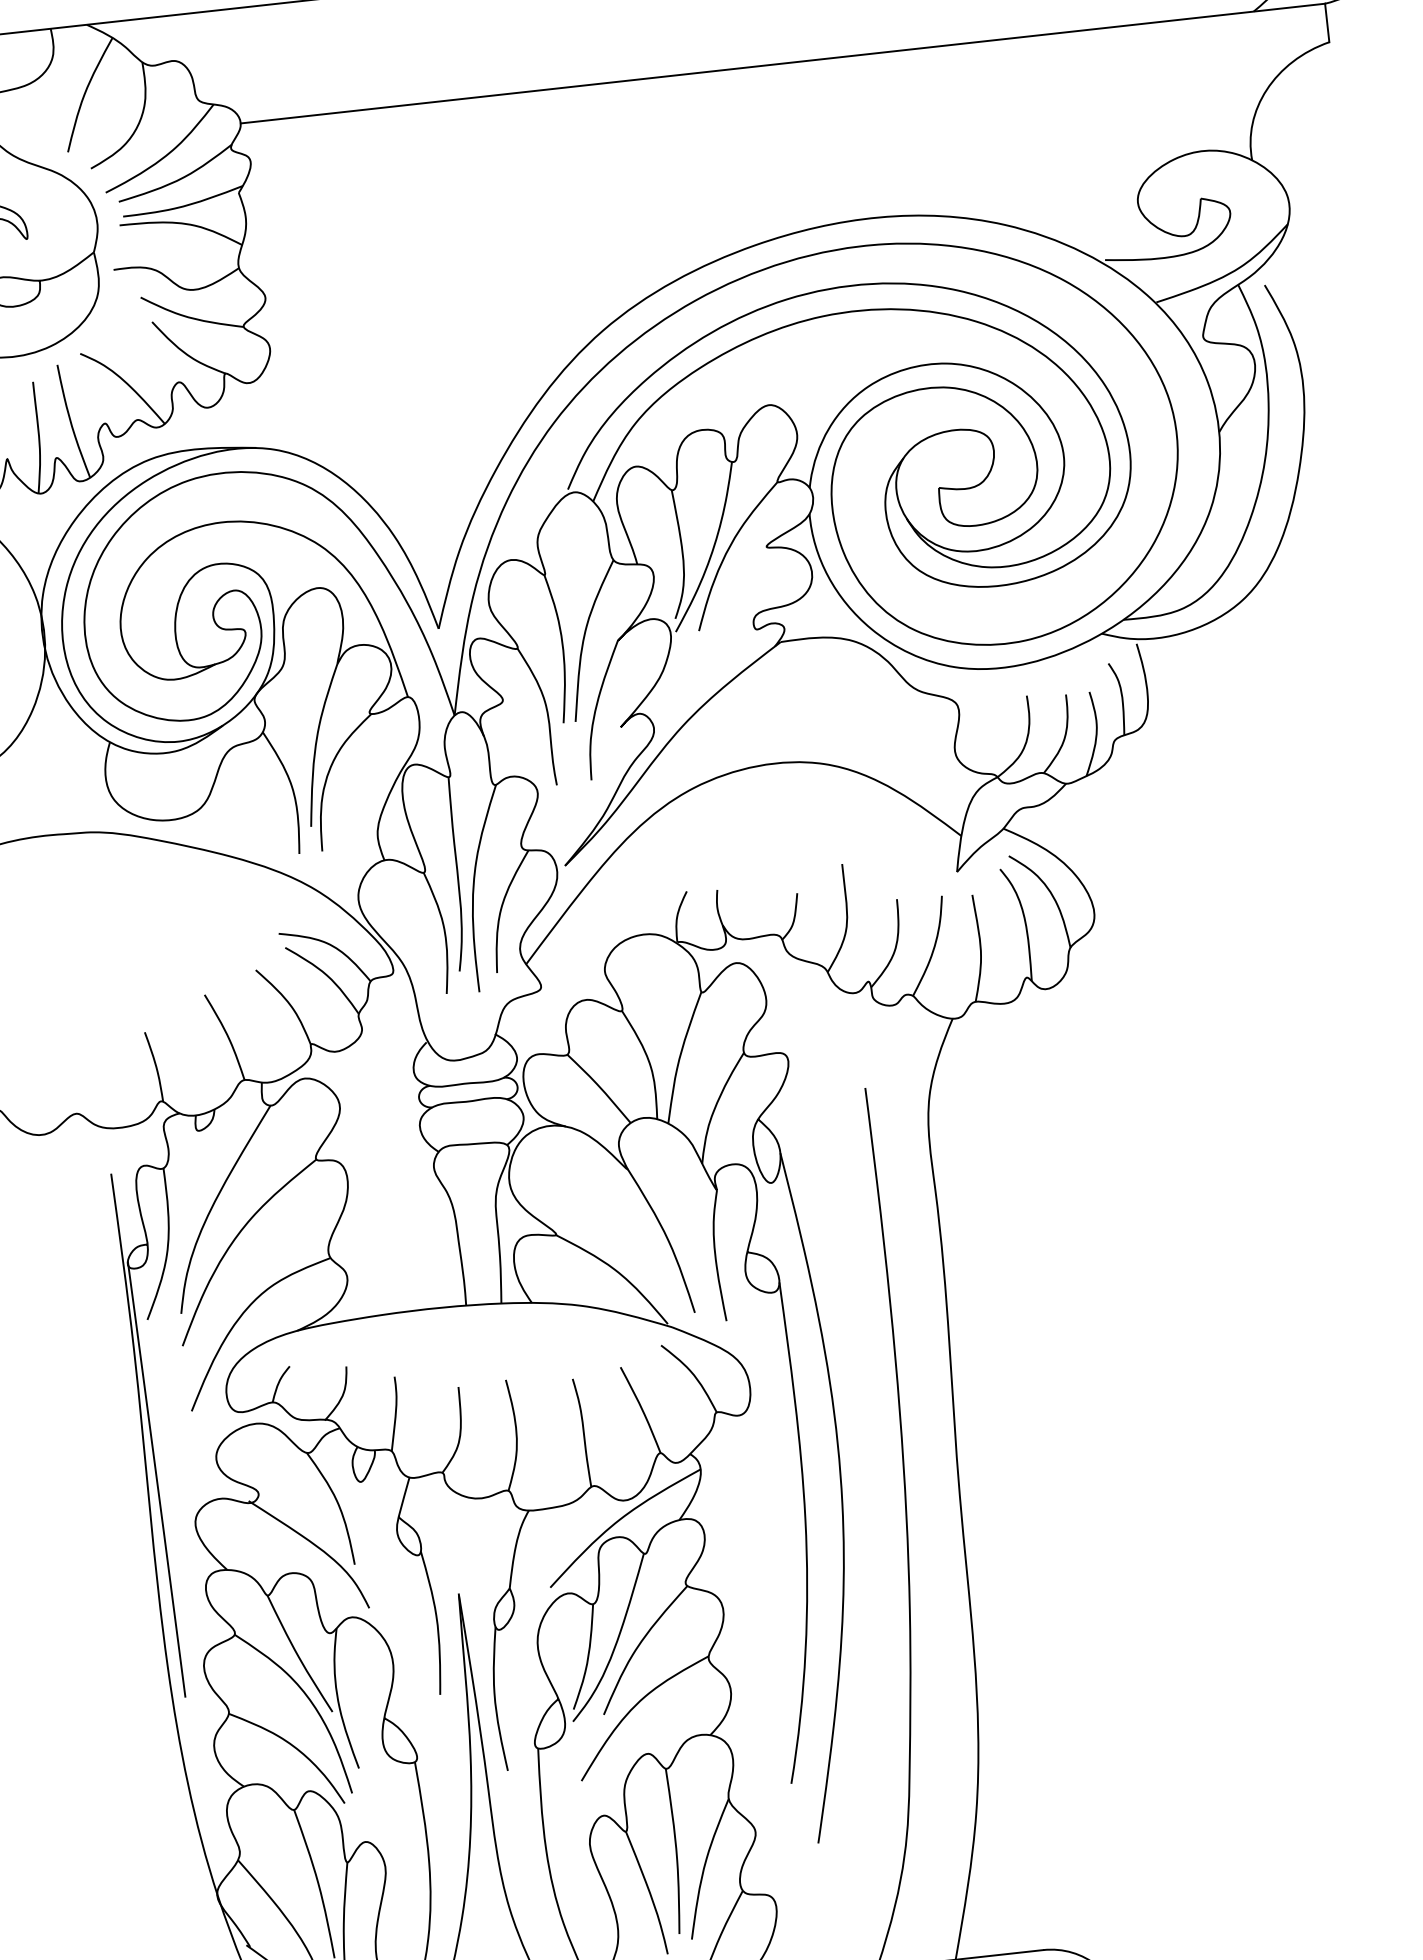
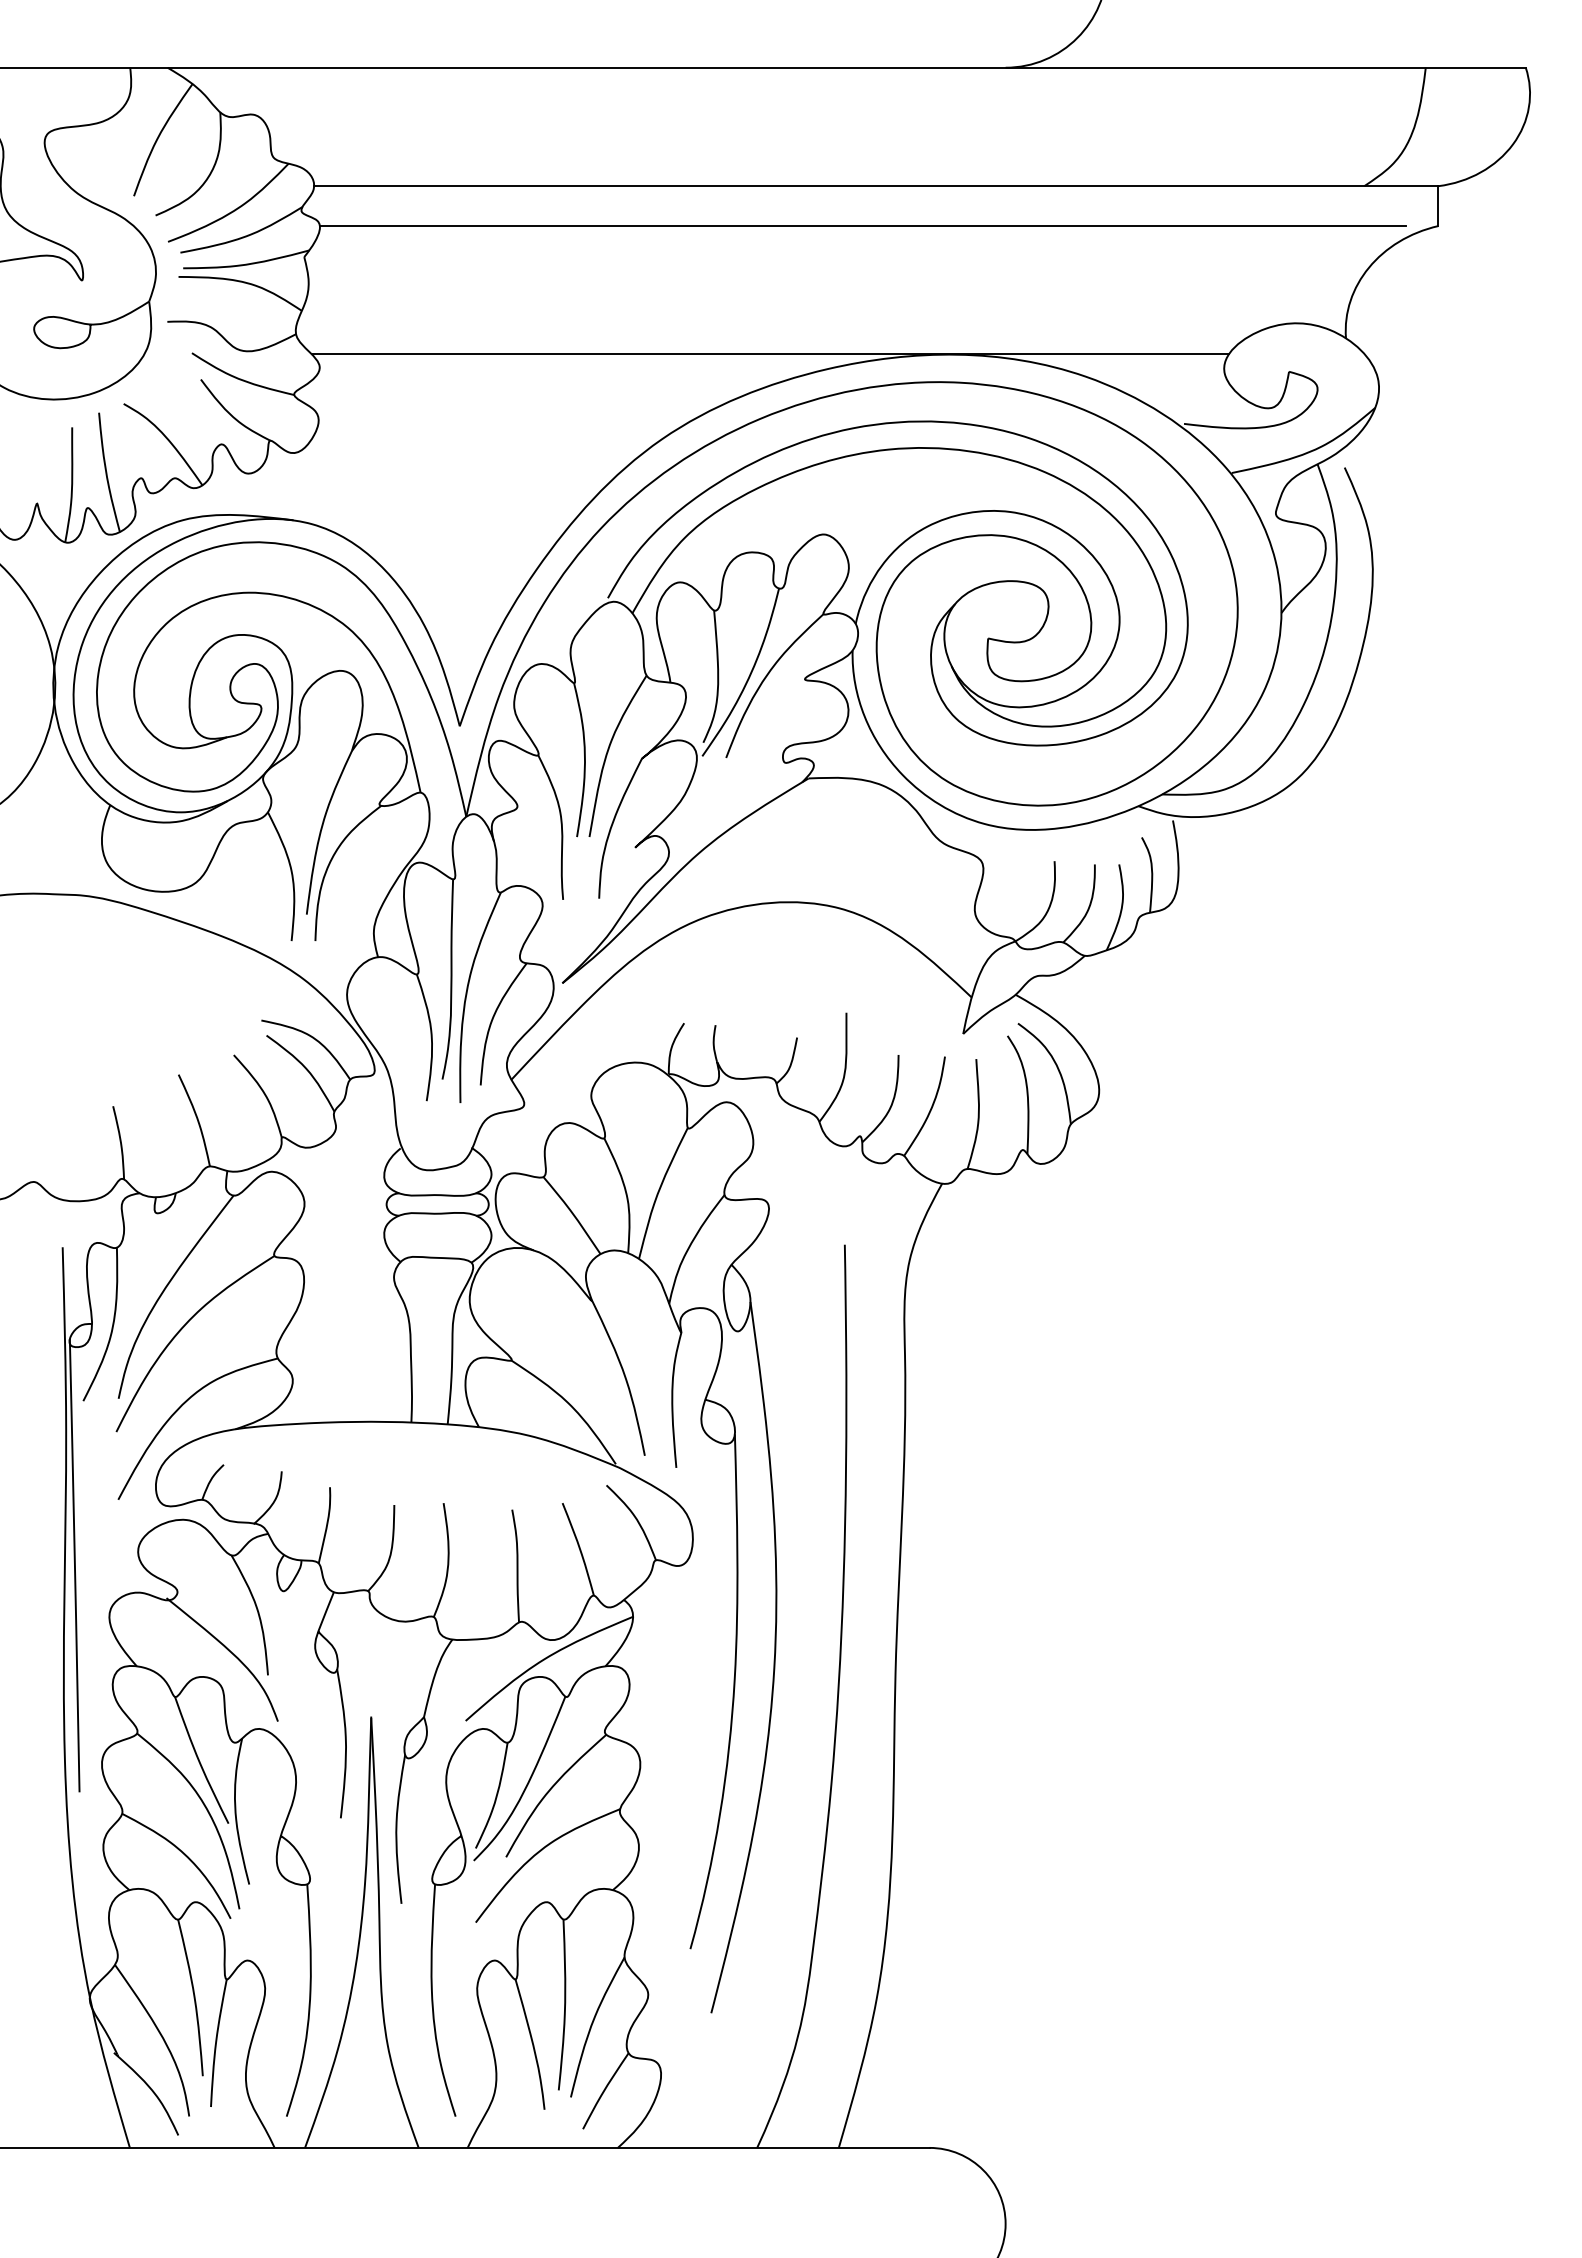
line: (773, 103) -> (862, 226), added
line: (697, 237) -> (769, 354), added

